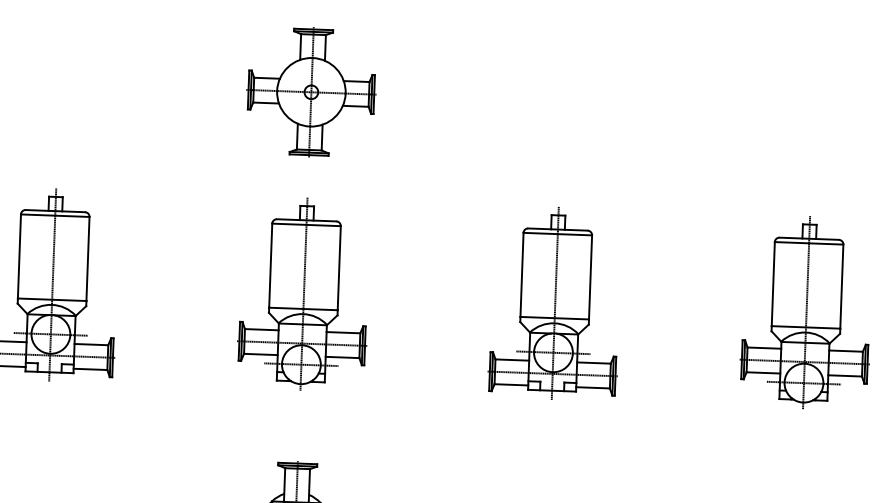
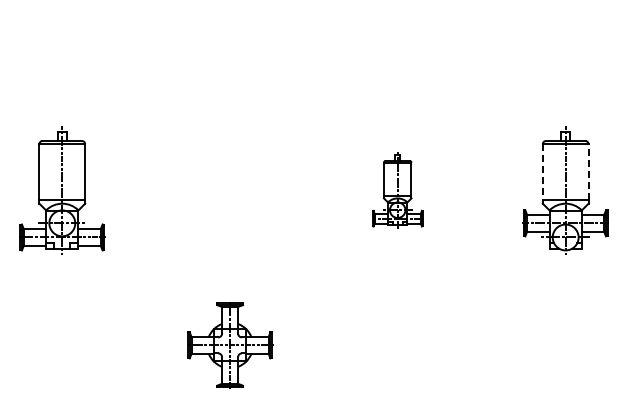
part: (312, 92) -> (230, 55), removed
line: (772, 284) -> (542, 172), solid -> dashed
line: (841, 285) -> (588, 171), solid -> dashed
part: (304, 294) -> (230, 190), removed
part: (554, 303) -> (397, 190), size x0.6

